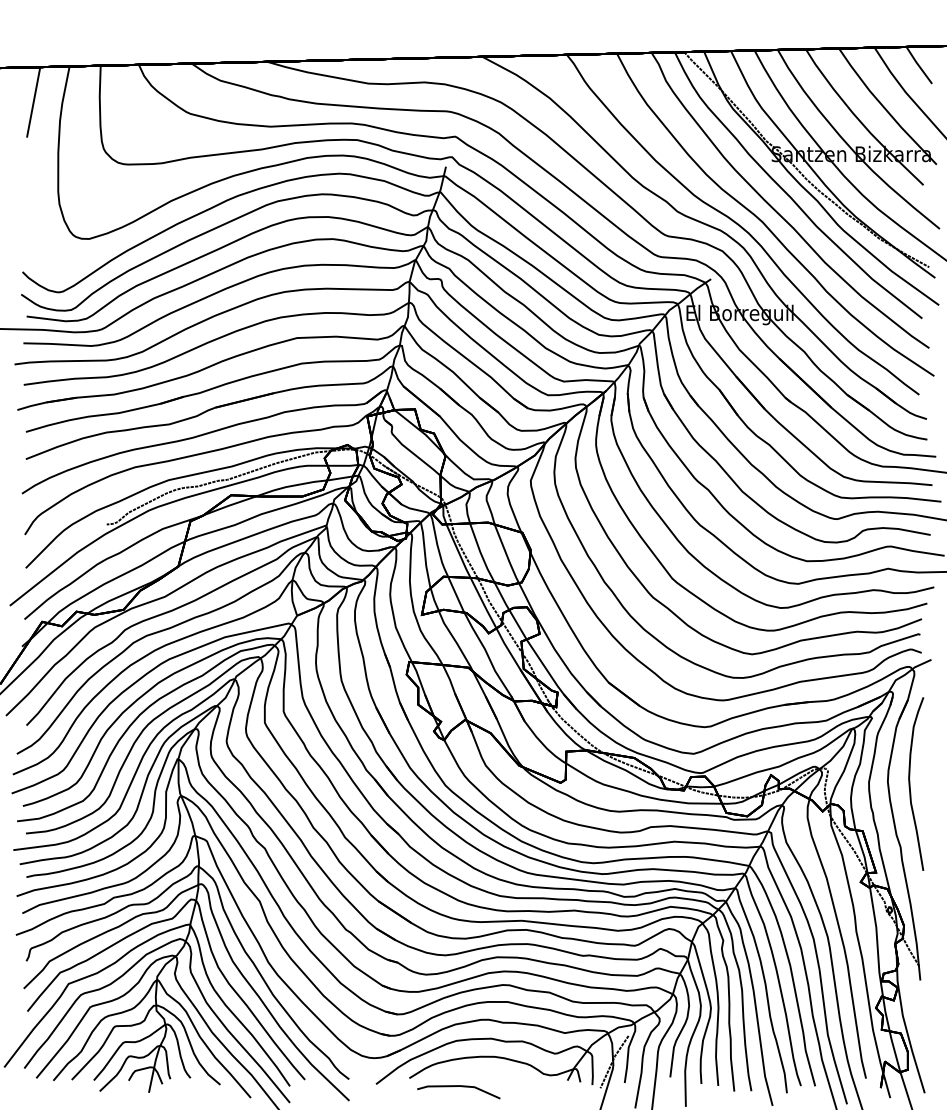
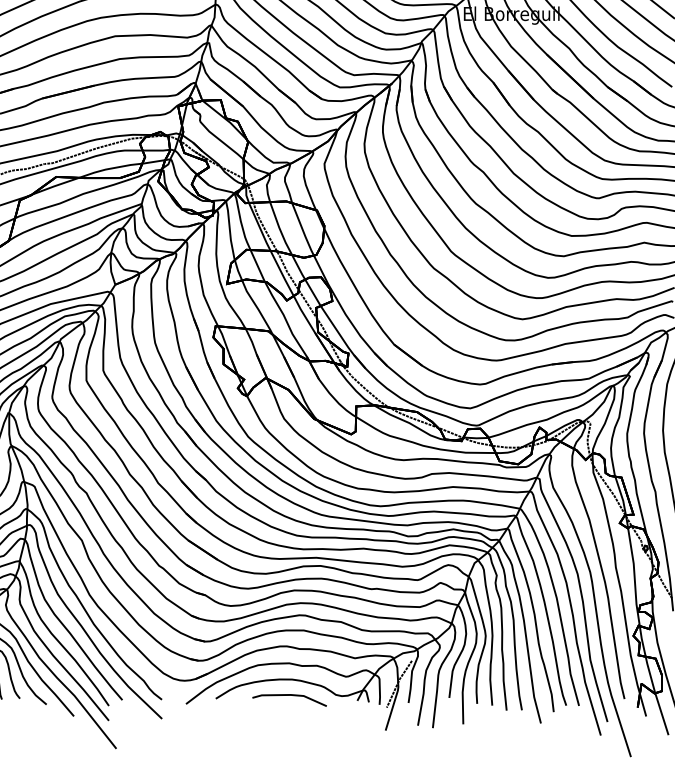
line: (461, 1087) -> (292, 696), moved

